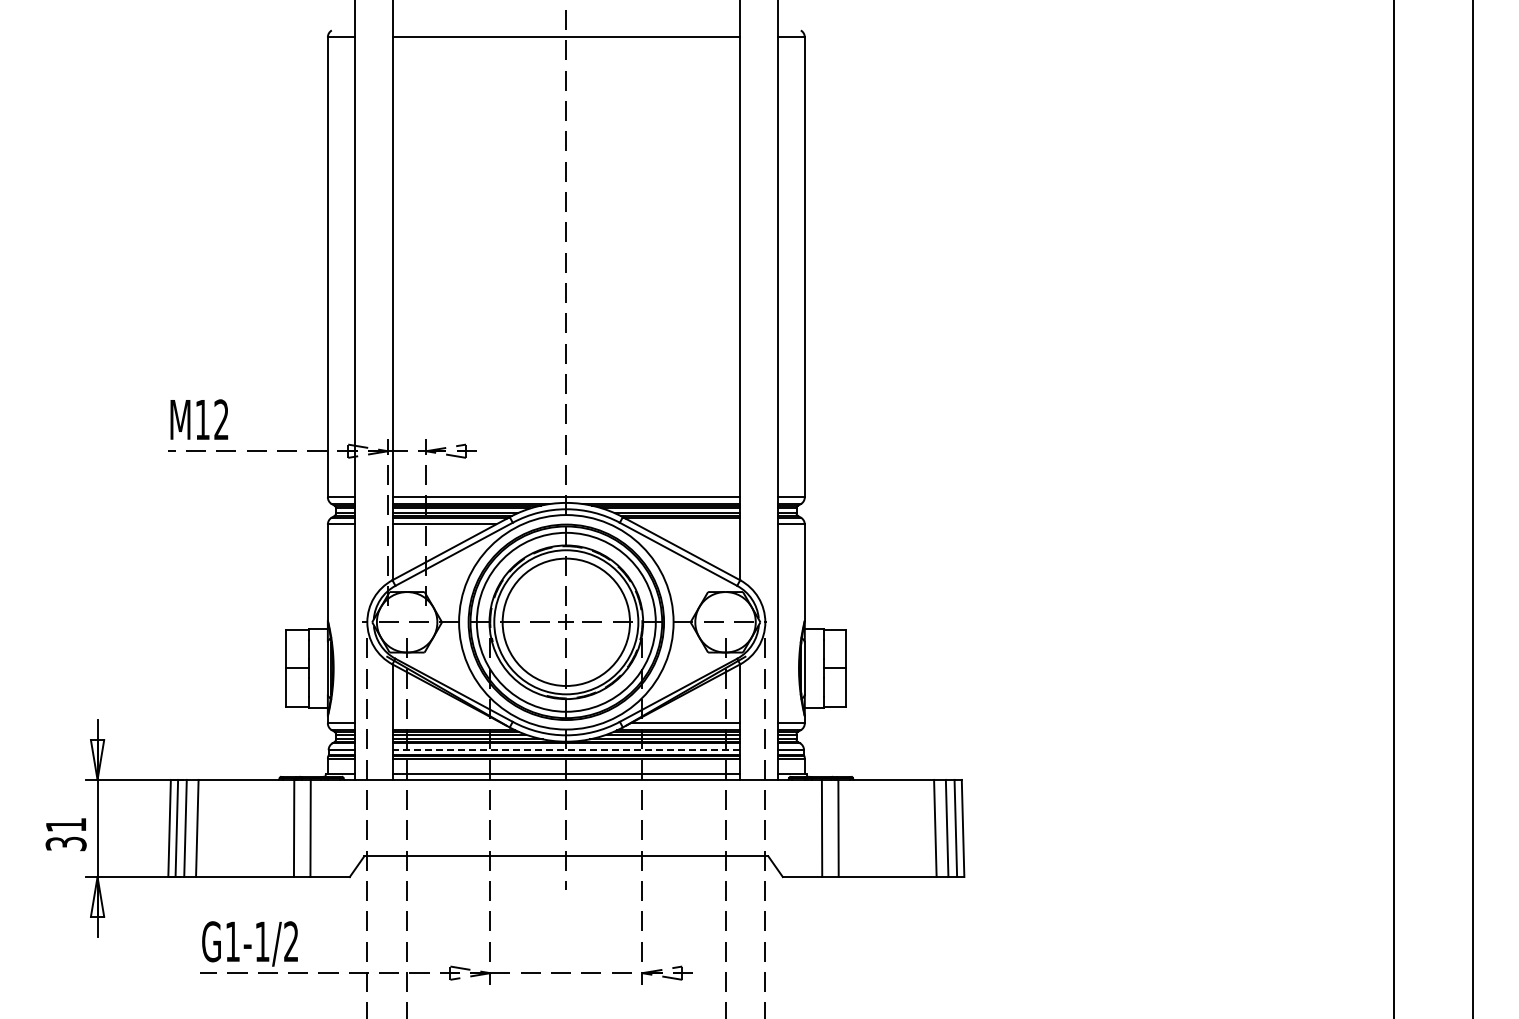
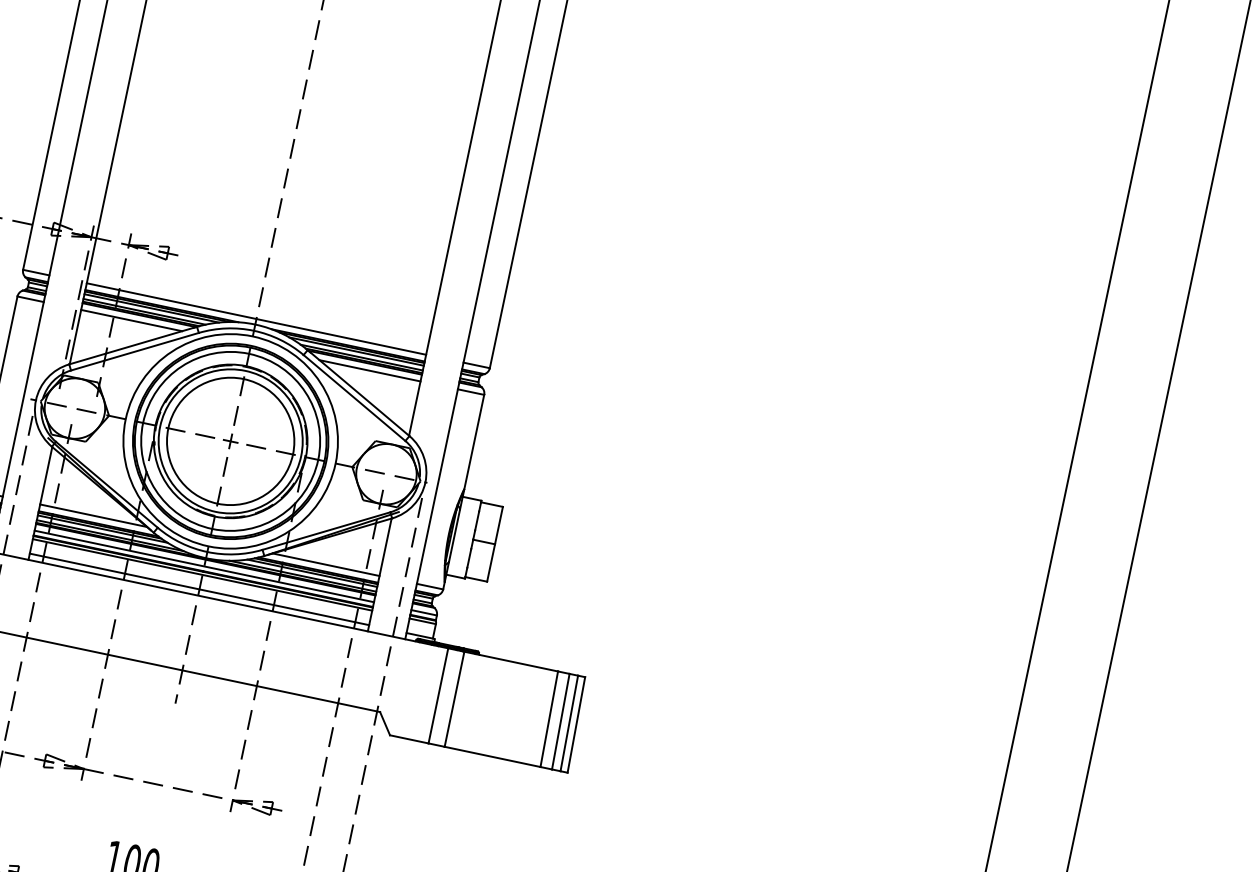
line: (687, 524) -> (369, 370), added
line: (447, 723) -> (93, 515), added
line: (565, 750) -> (203, 566), dashed -> solid

